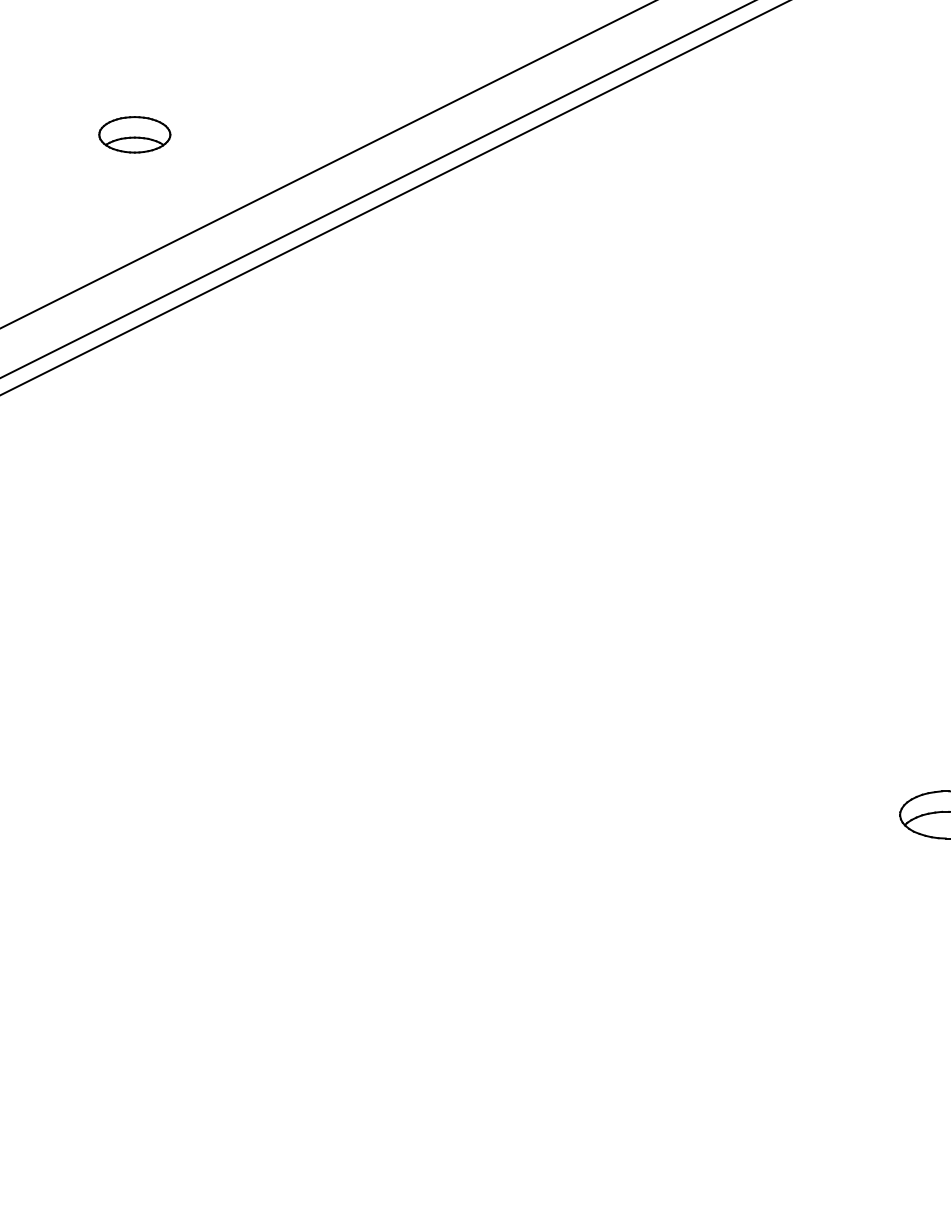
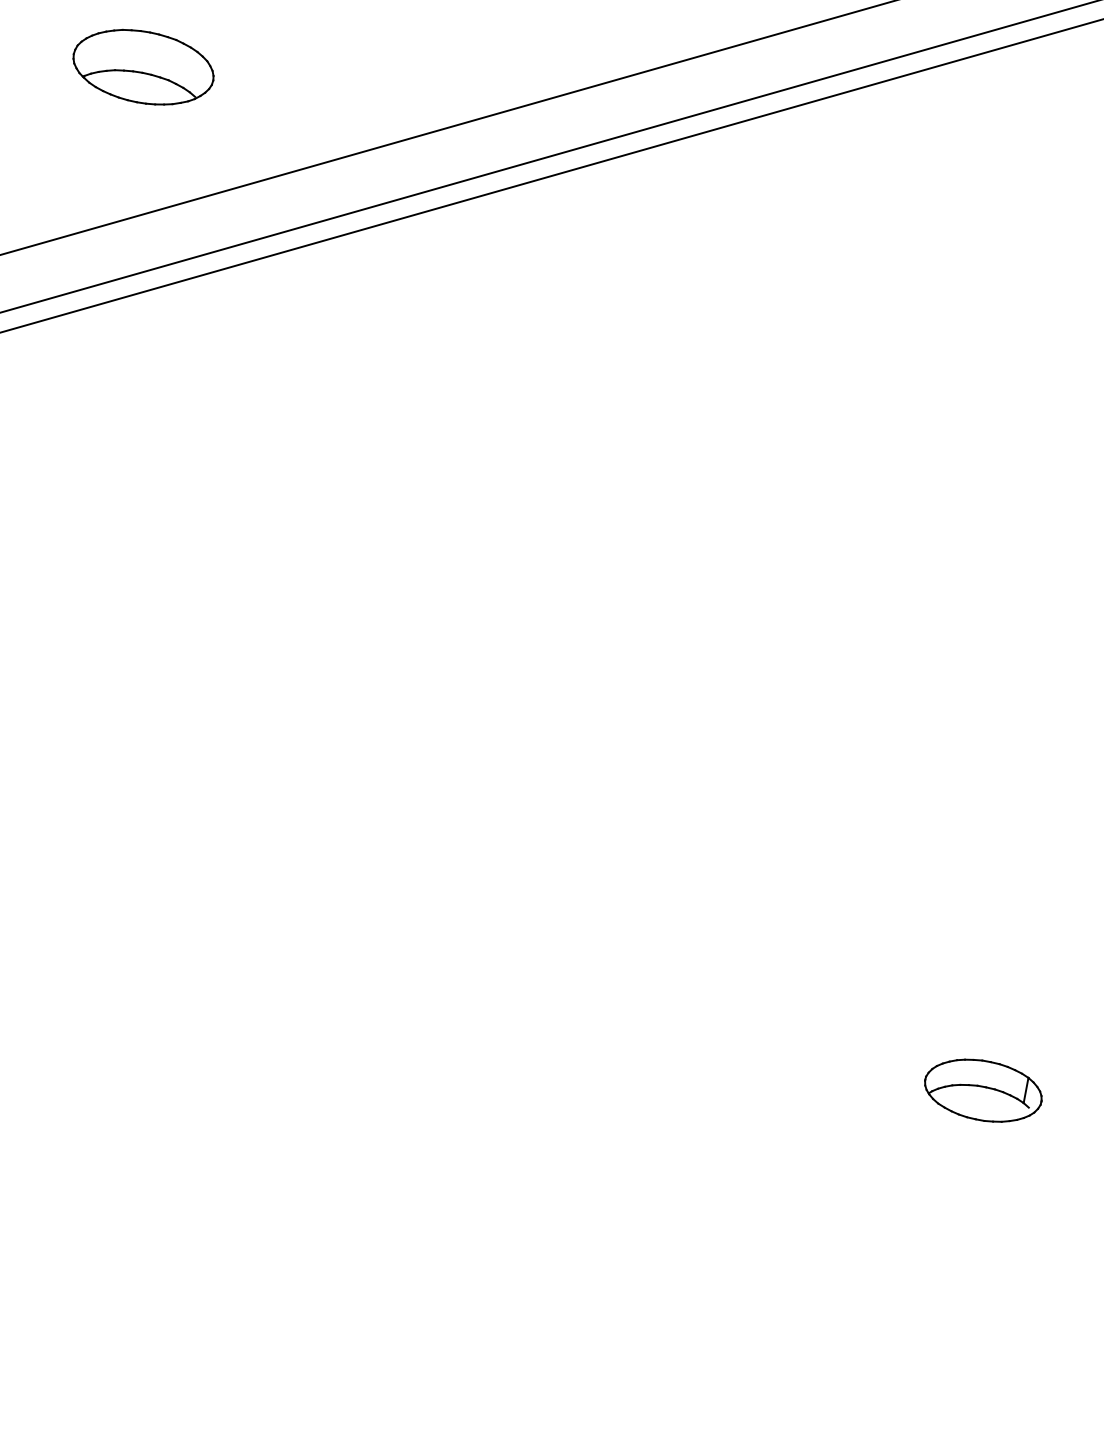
part: (134, 134) -> (143, 66), size x1.6

